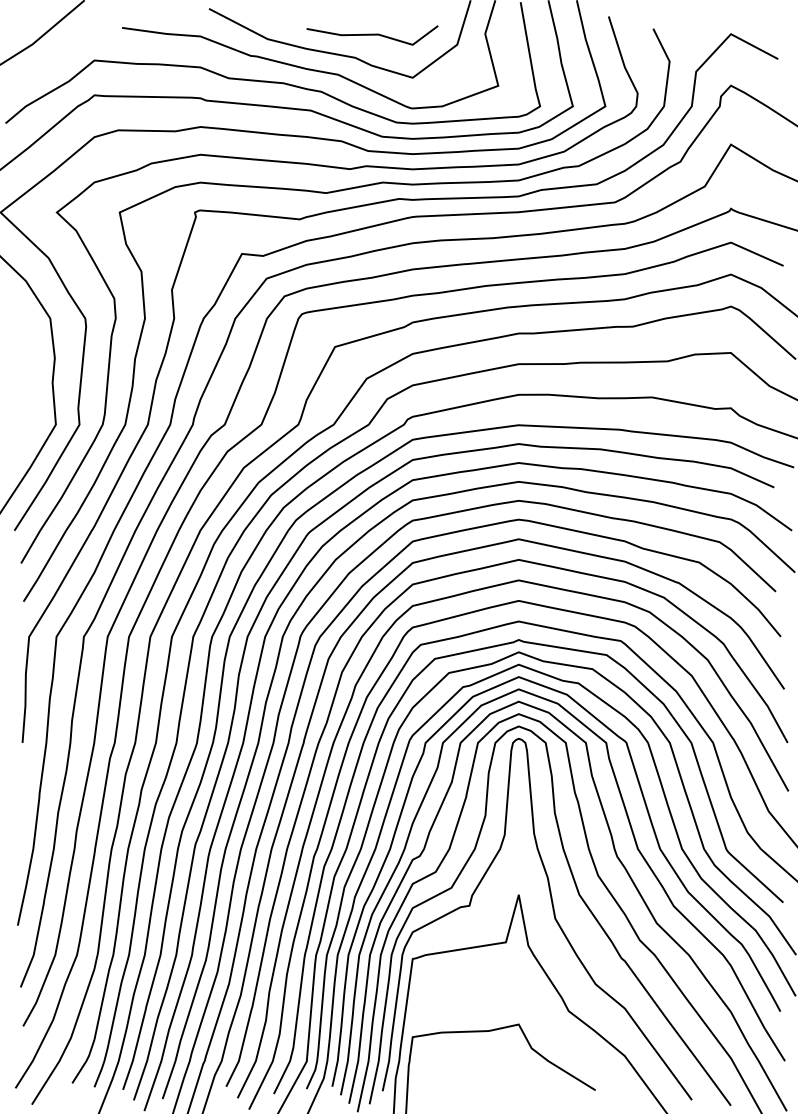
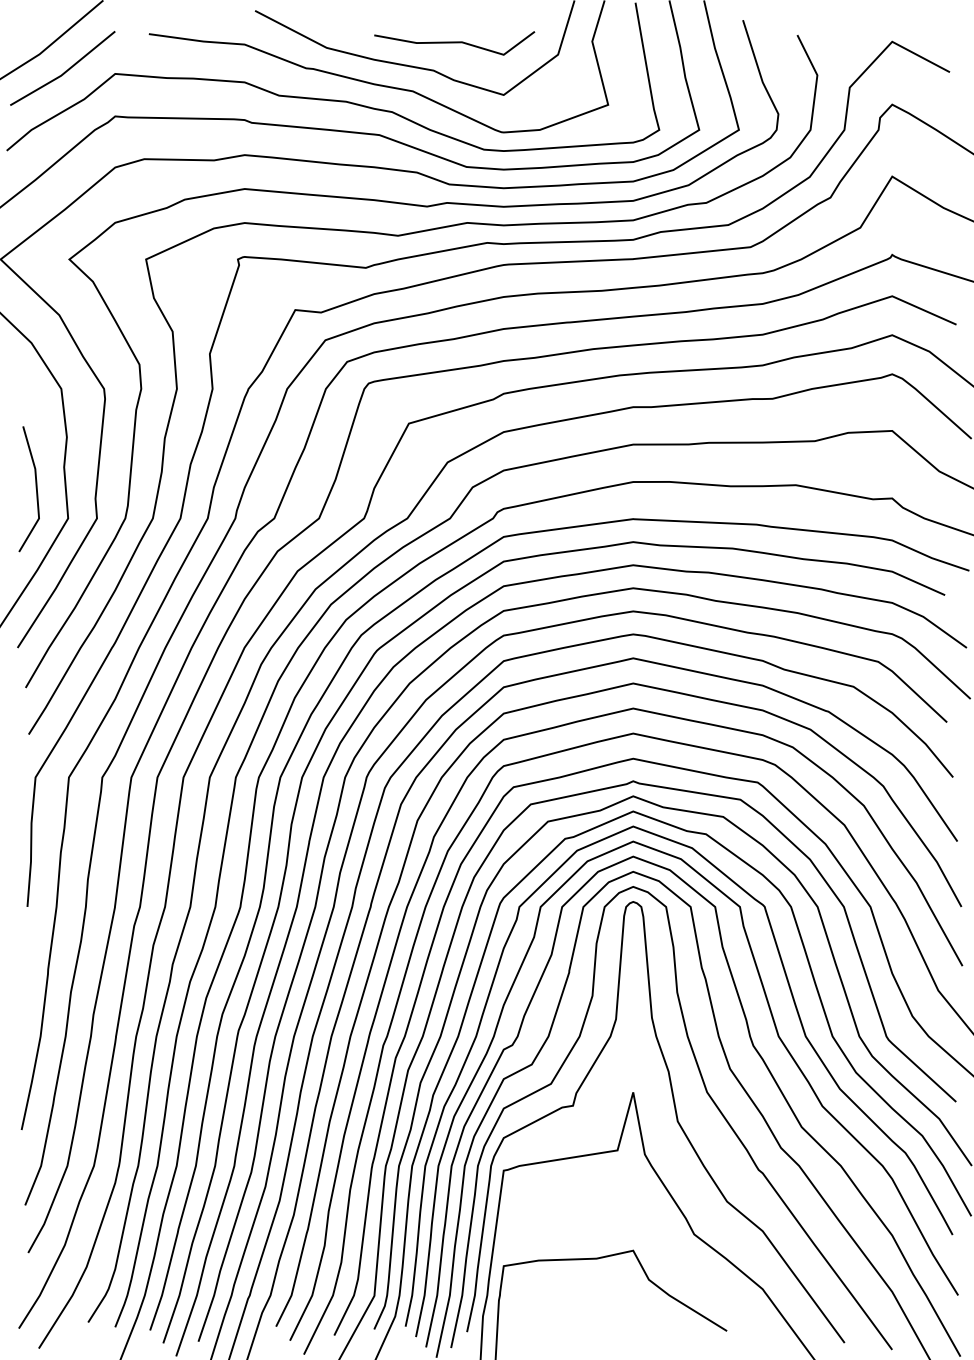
line: (52, 58) -> (64, 71), added
line: (29, 400) -> (35, 488), added

